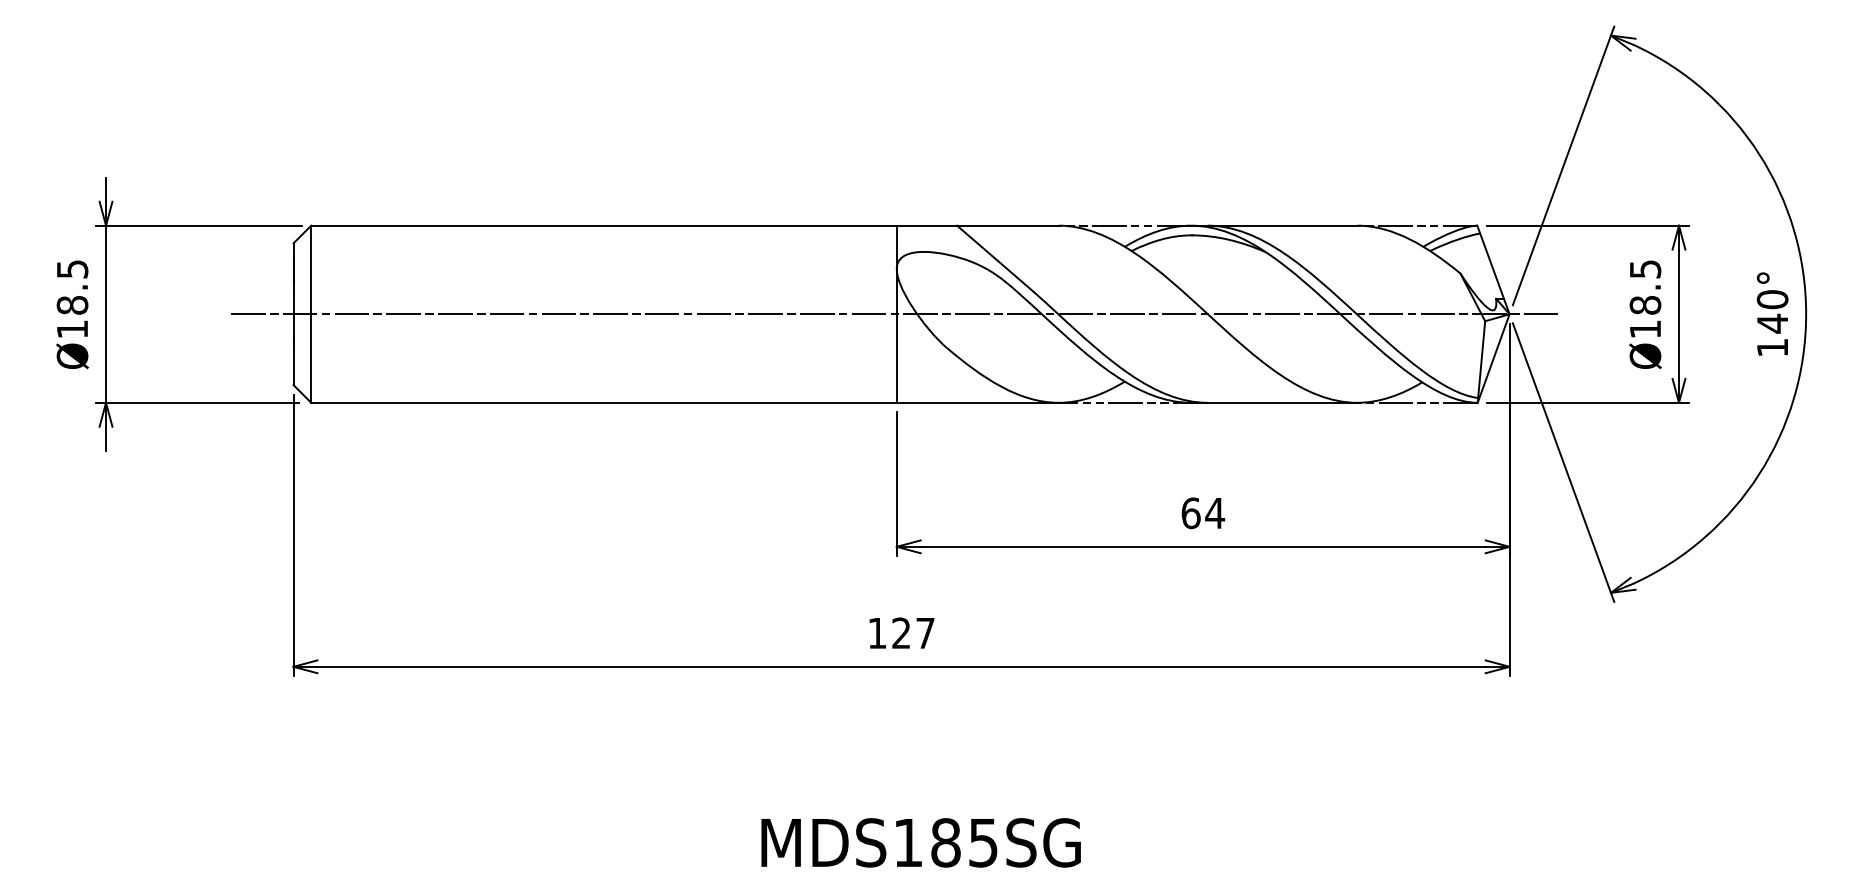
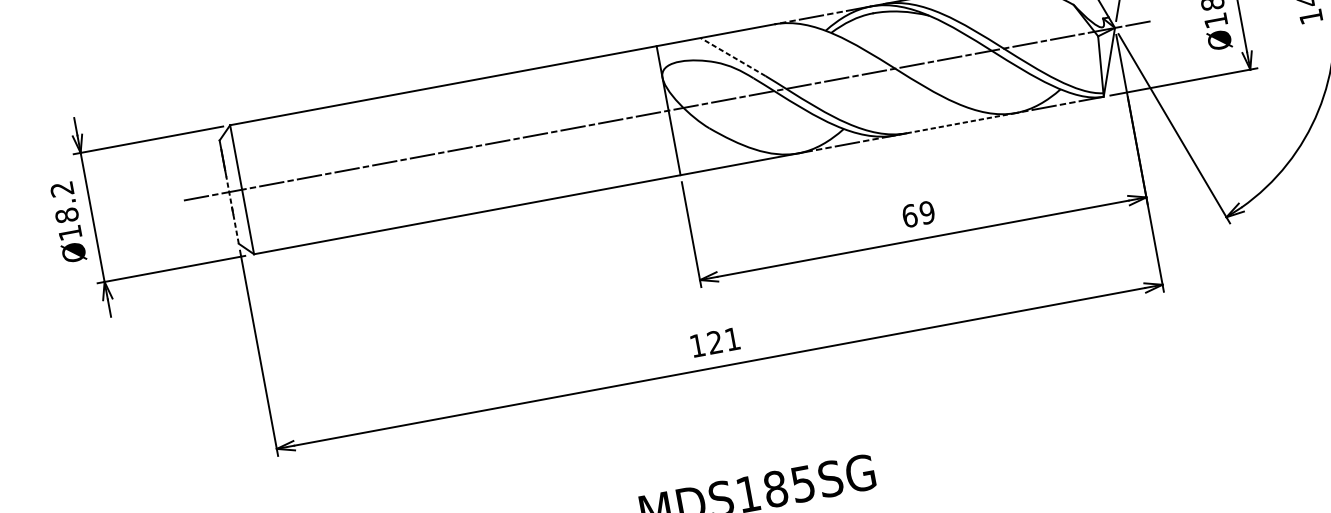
line: (995, 258) -> (733, 56), solid -> dashed
text: (72, 269) -> (62, 189), Ø18.5 -> Ø18.2
line: (293, 338) -> (232, 209), solid -> dashed
line: (1273, 402) -> (954, 124), solid -> dashed
text: (1215, 513) -> (927, 212), 64 -> 69
text: (925, 633) -> (732, 339), 127 -> 121

